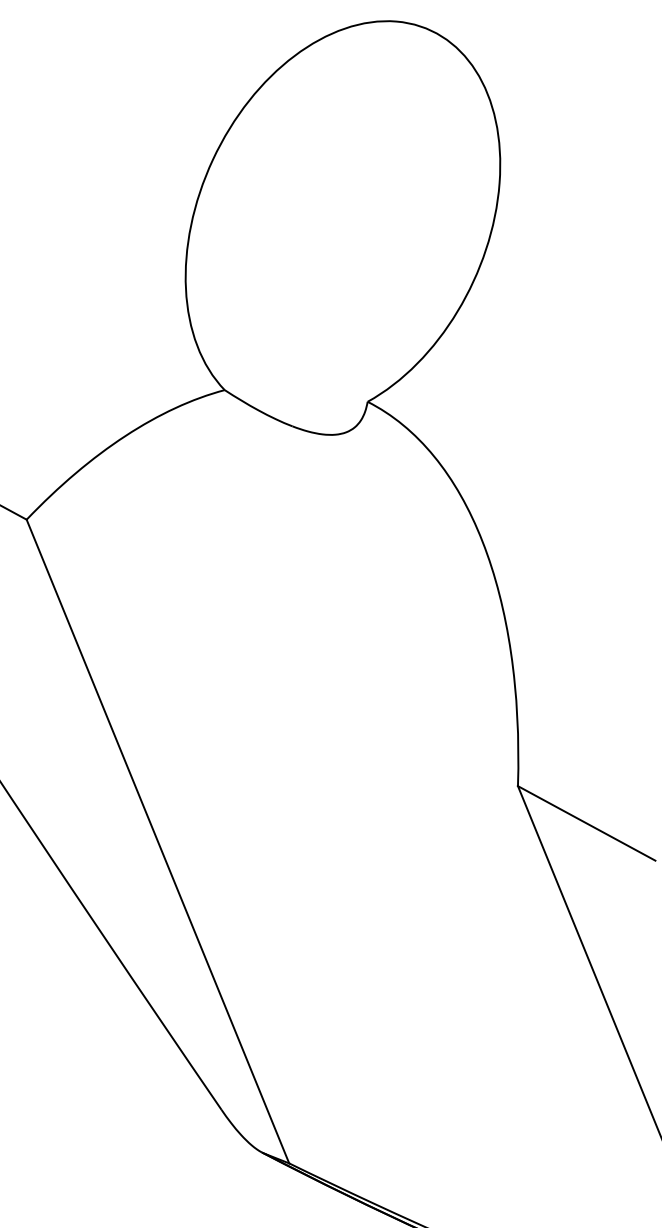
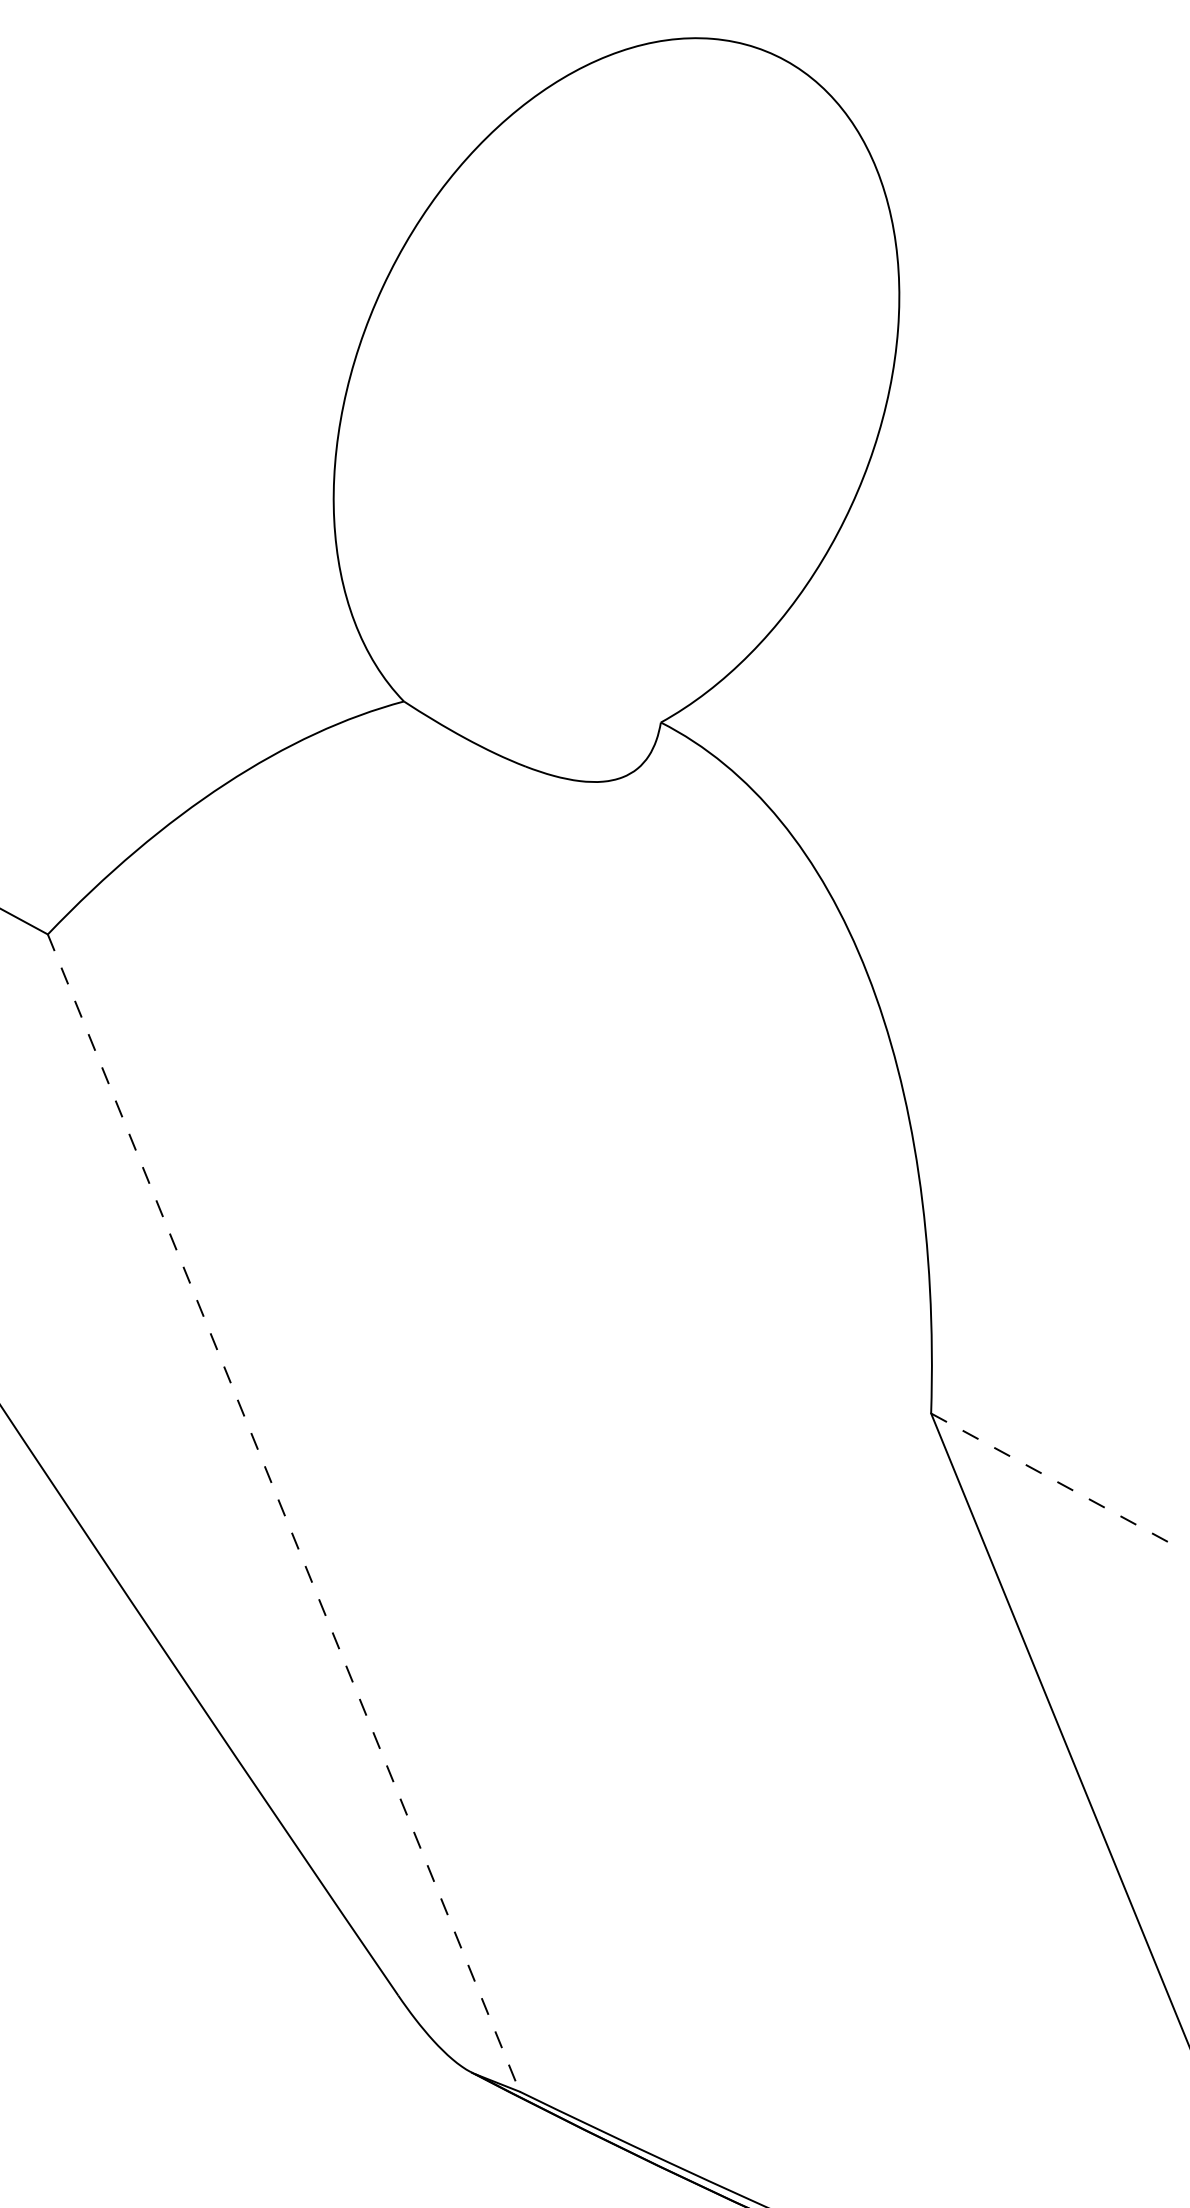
line: (587, 823) -> (1056, 1480), solid -> dashed
line: (157, 841) -> (283, 1513), solid -> dashed

